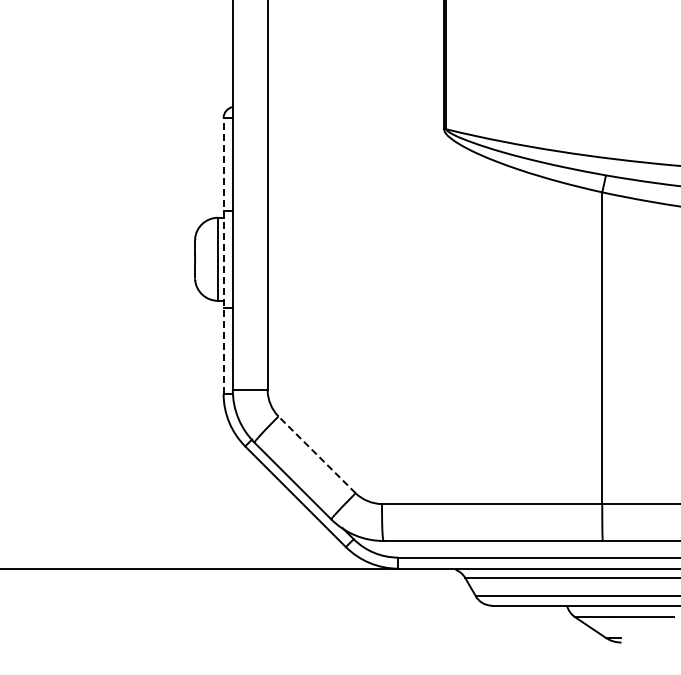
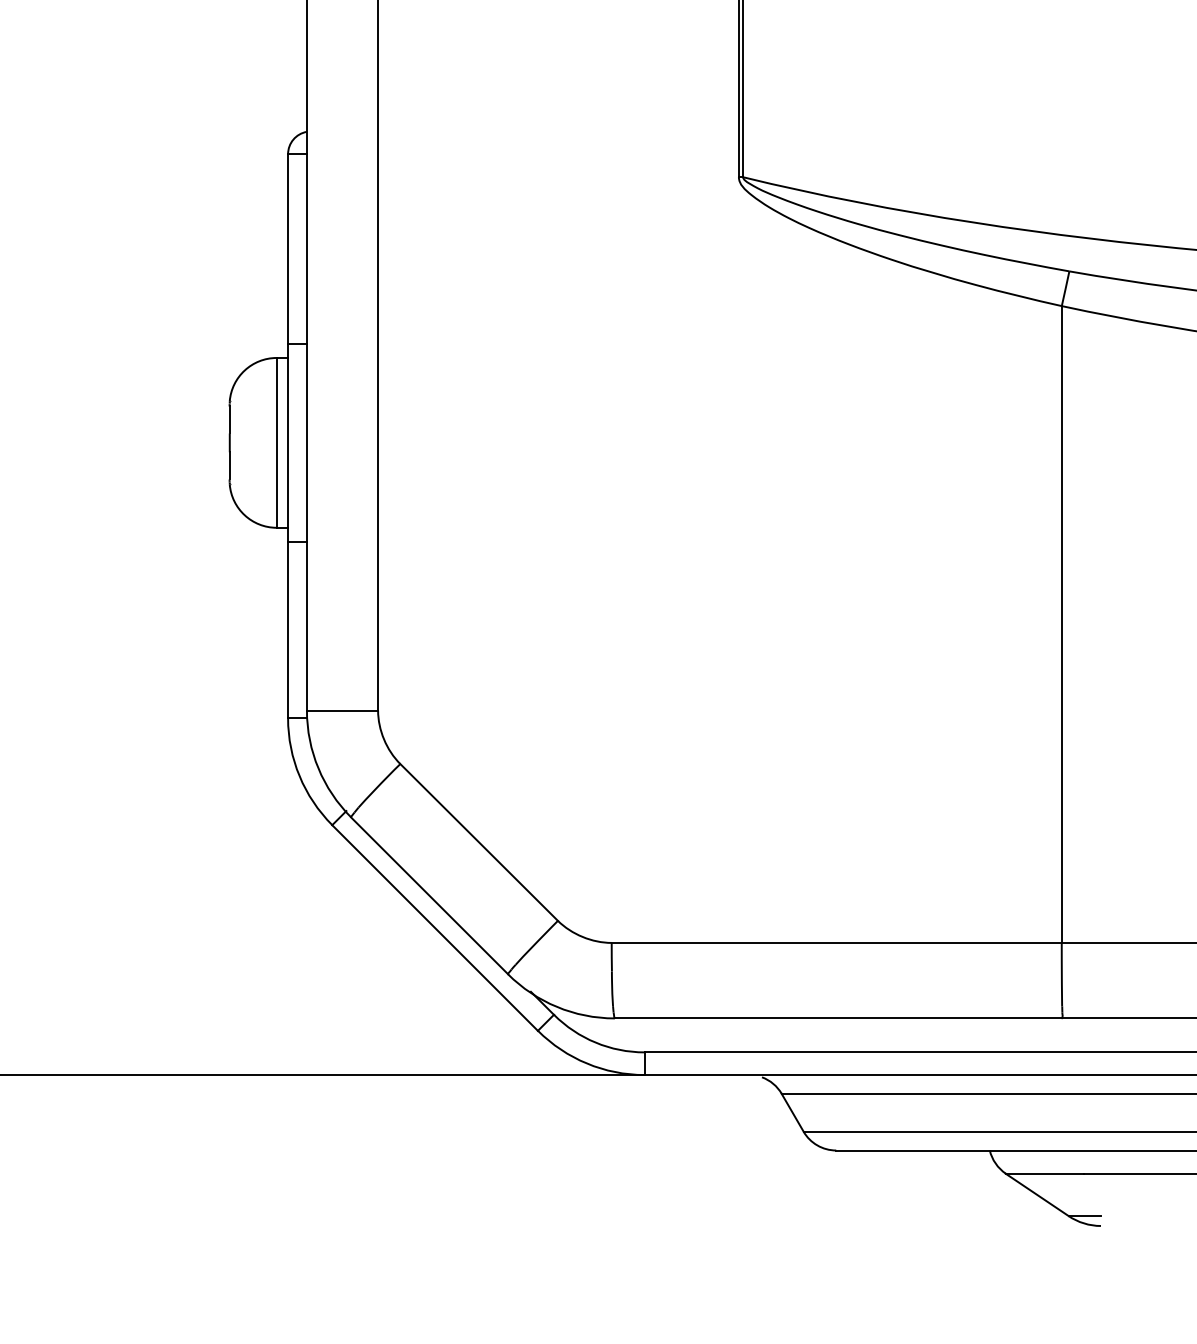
line: (223, 255) -> (287, 435), dashed -> solid
line: (316, 454) -> (477, 841), dashed -> solid

